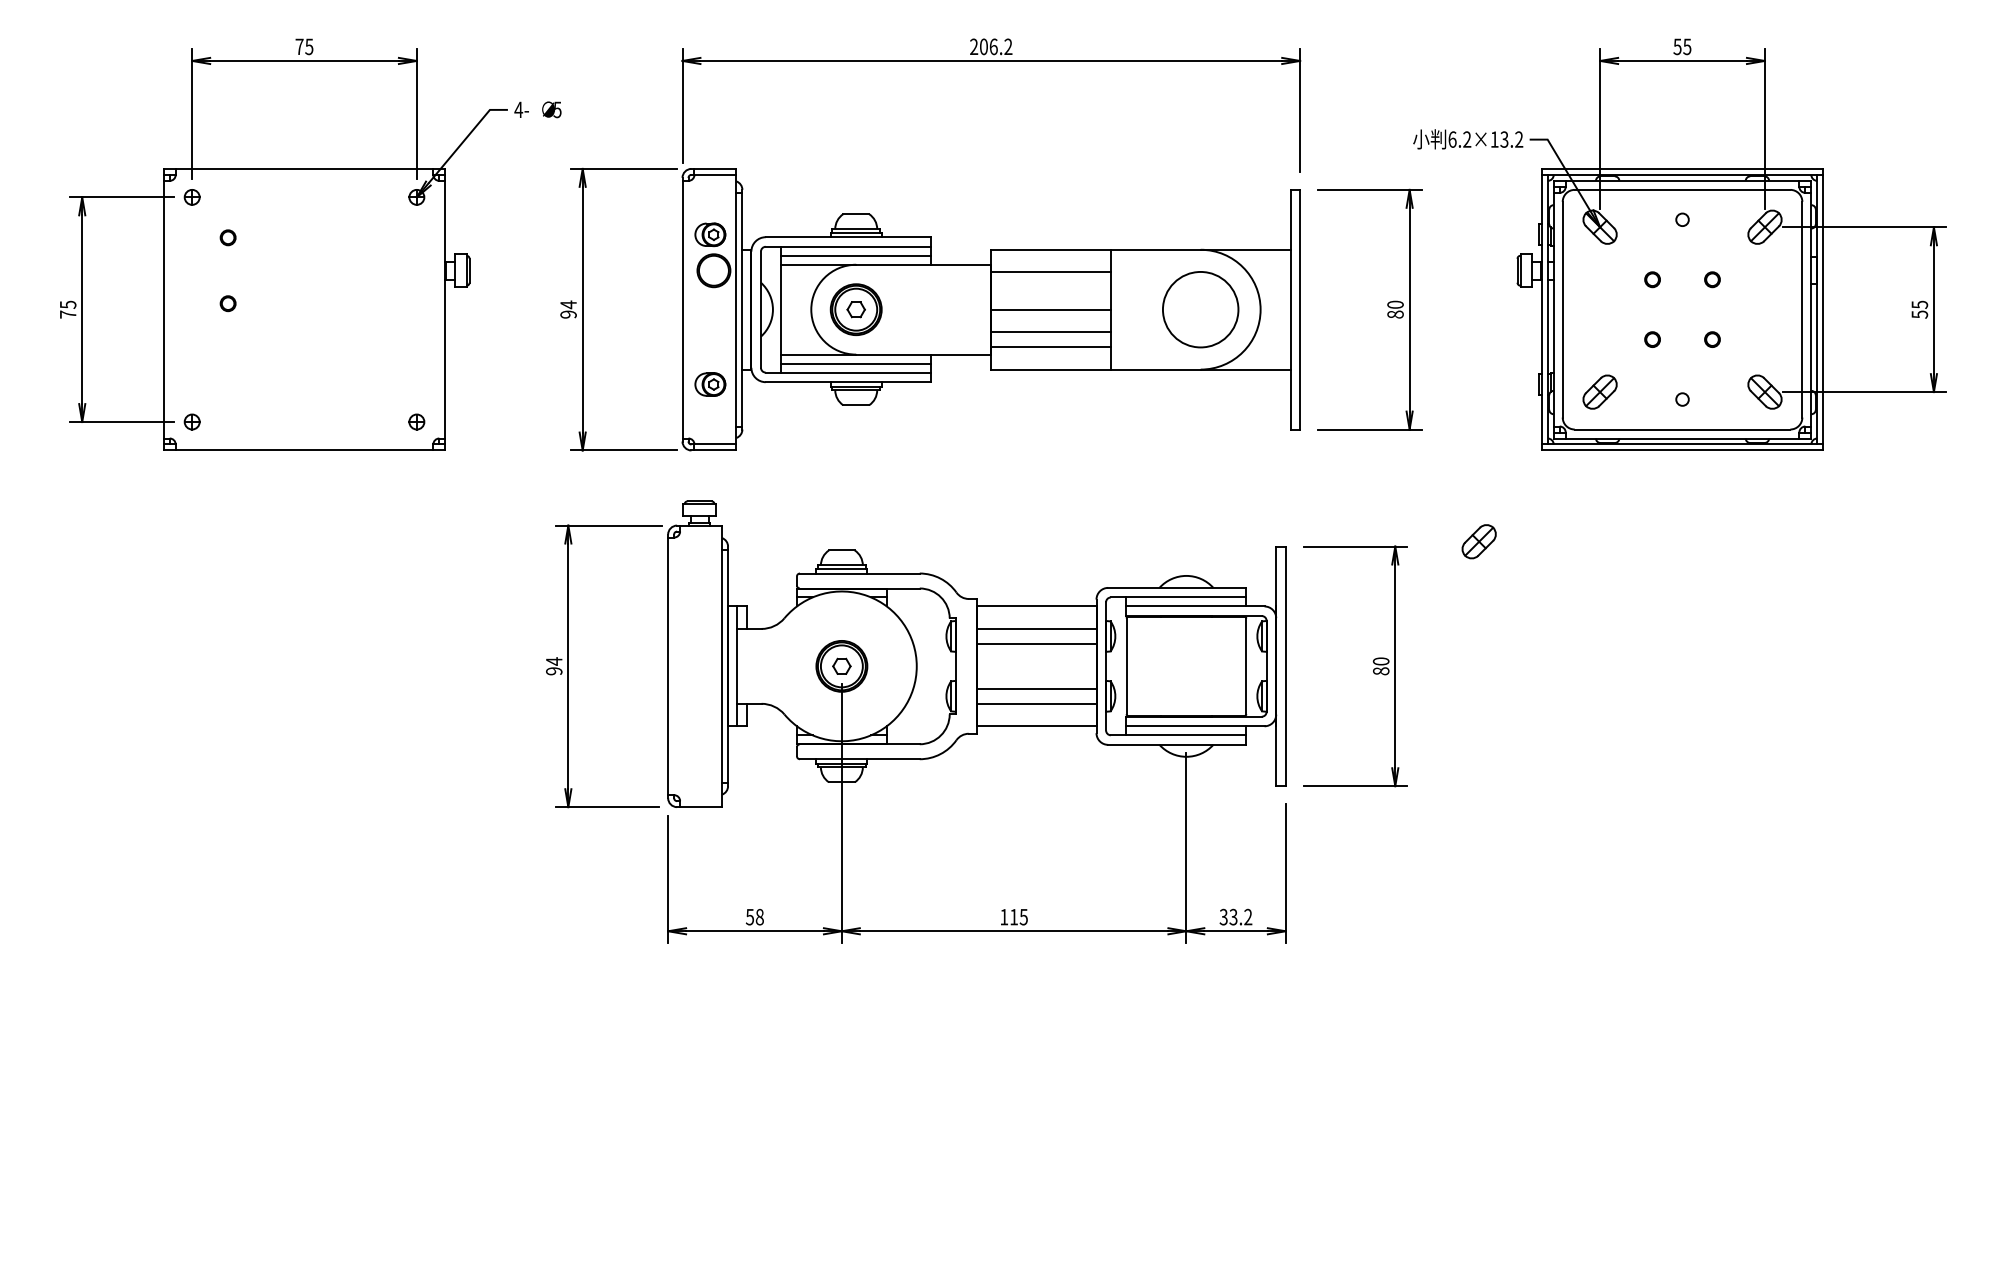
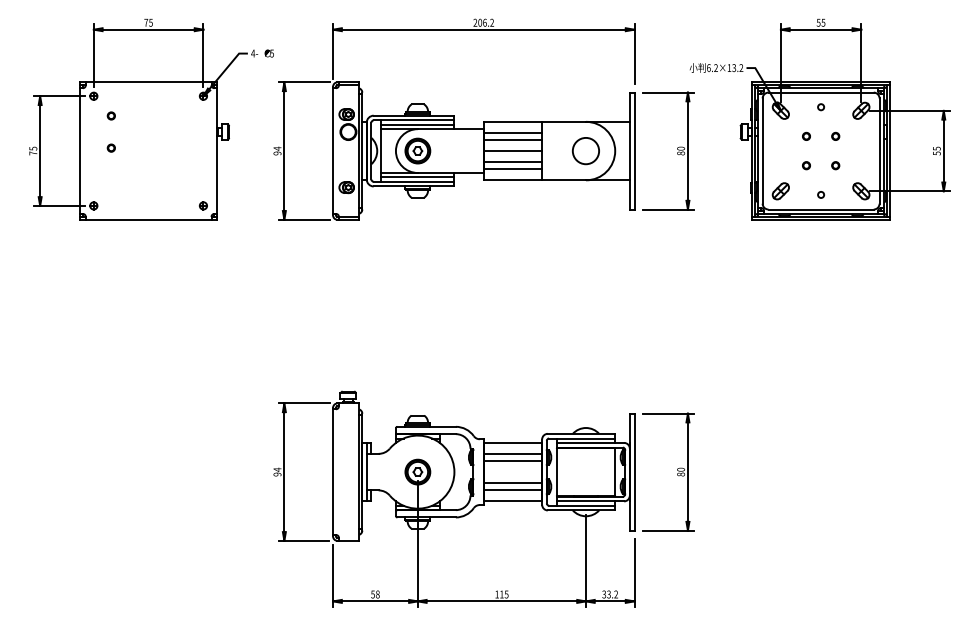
line: (1050, 288) -> (512, 140), added
circle: (1199, 308) -> (585, 150), size x0.71
part: (1478, 542) -> (721, 264), removed
part: (976, 720) -> (483, 498), moved

